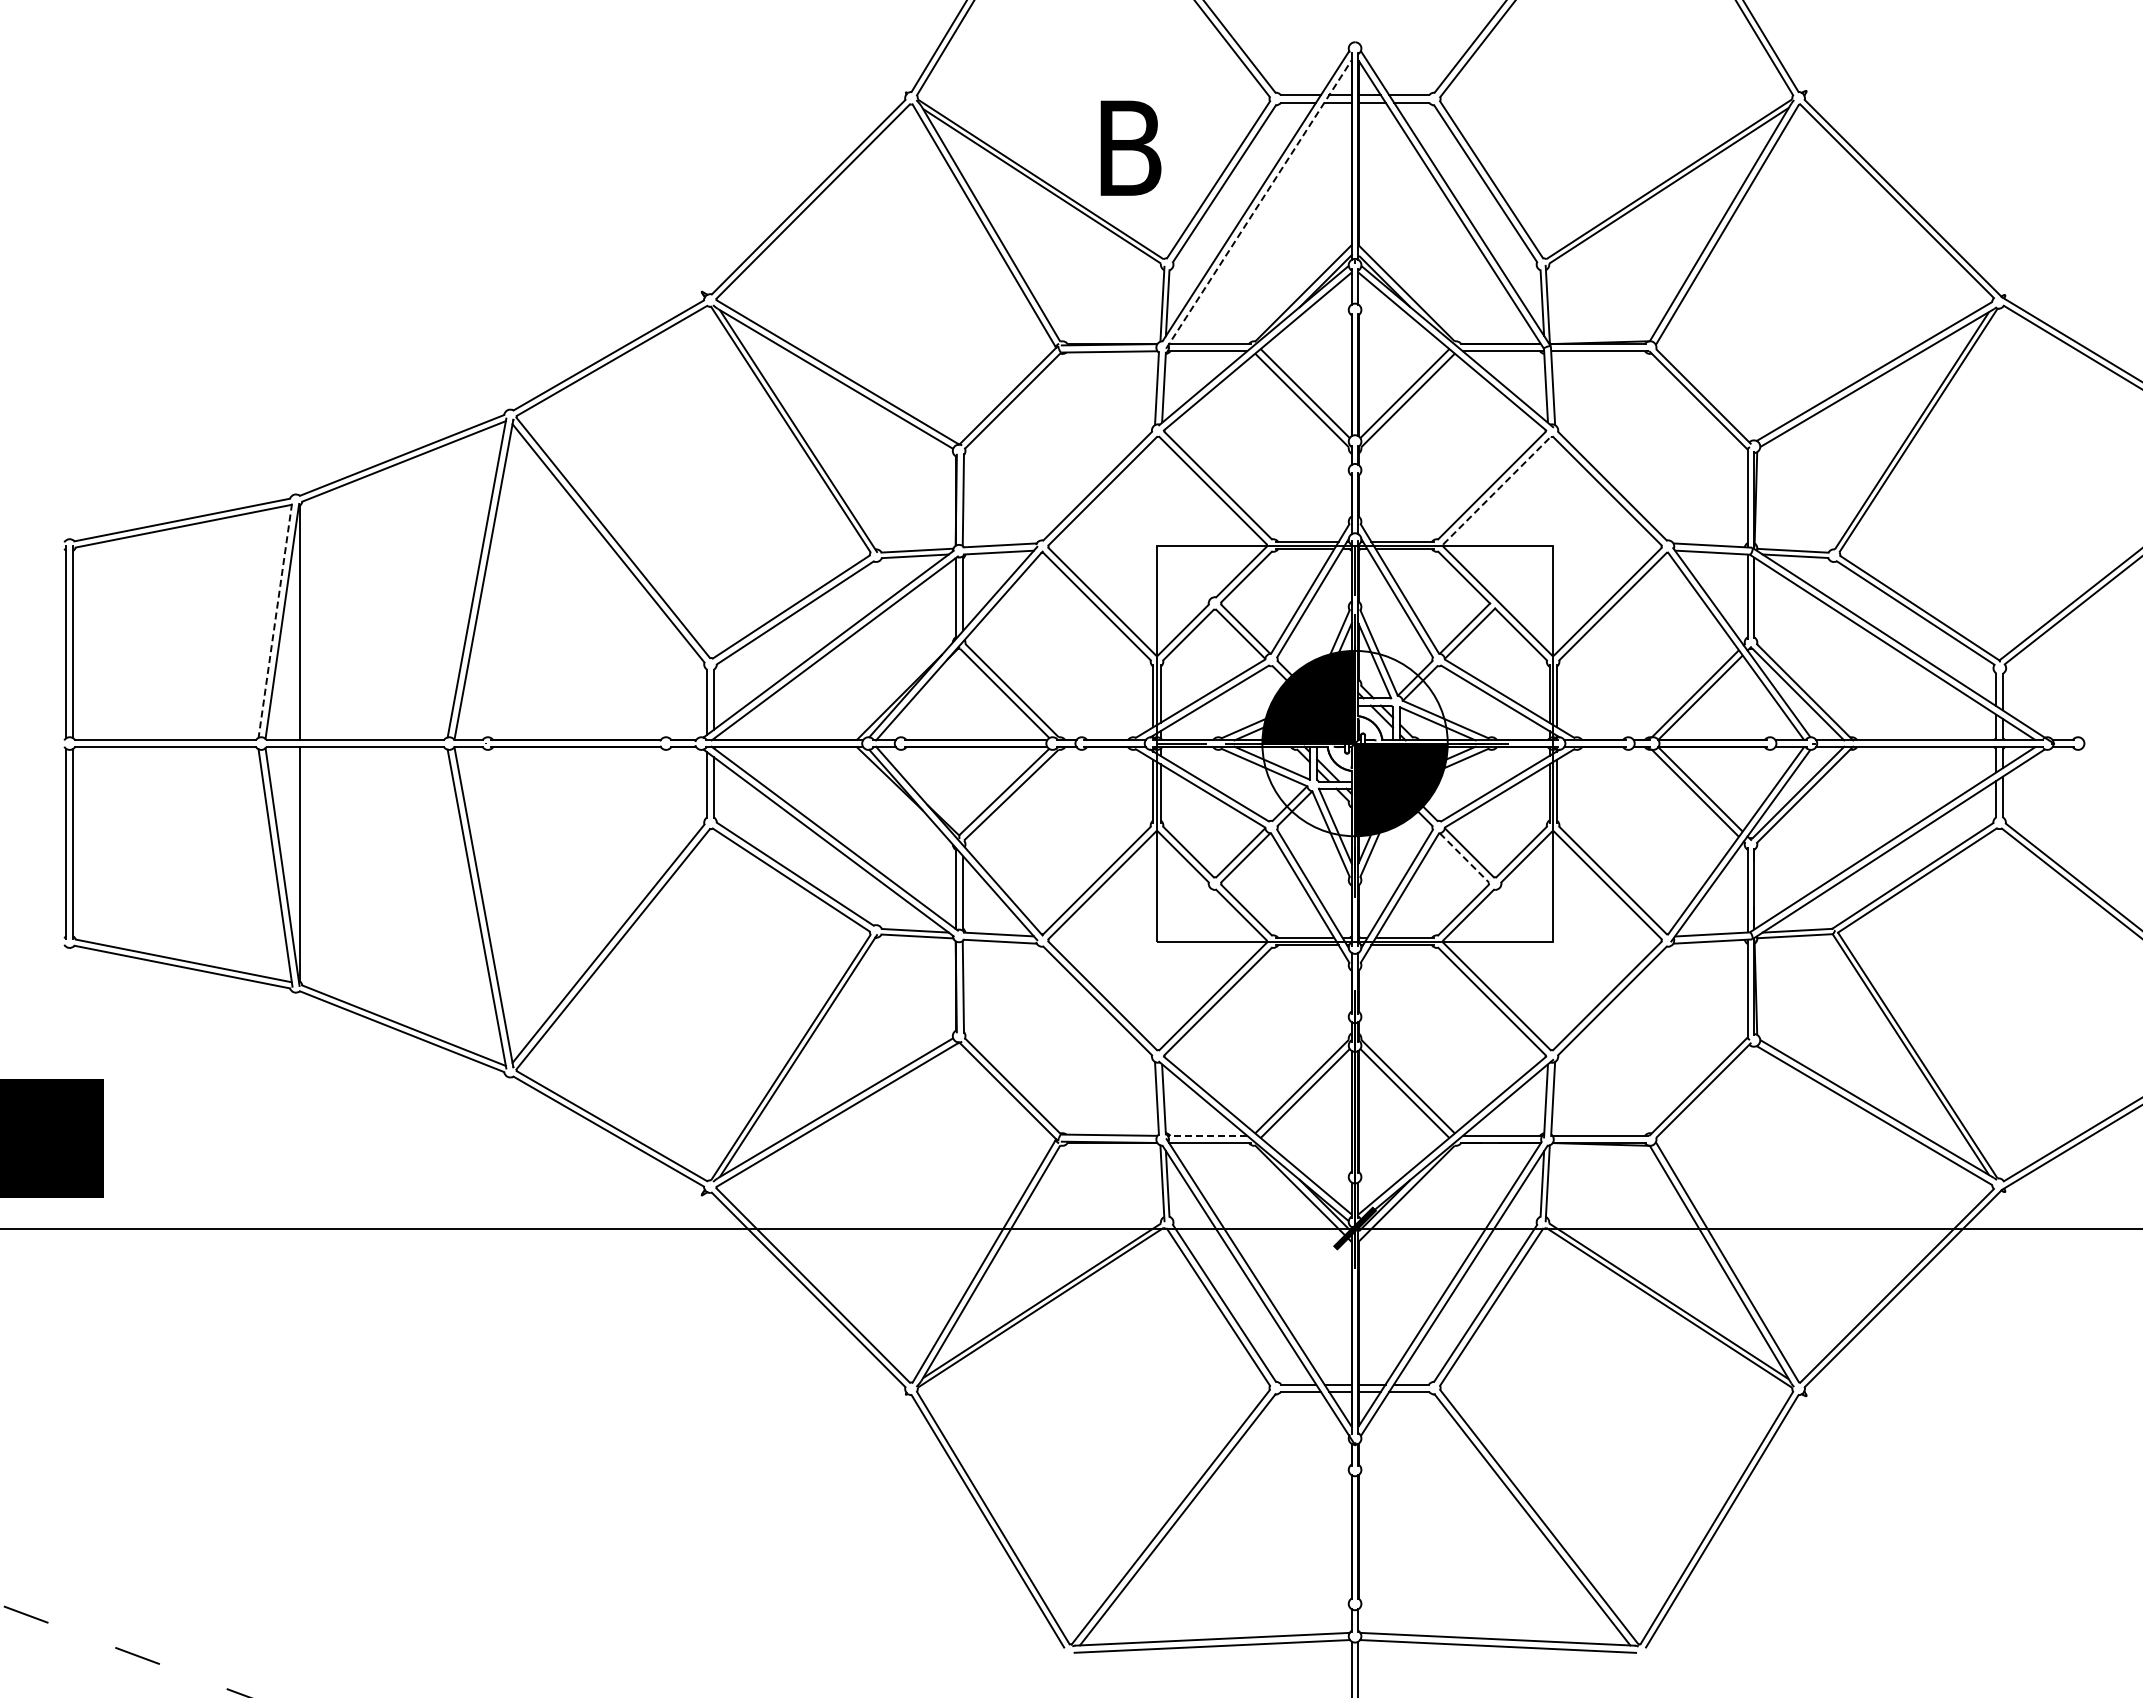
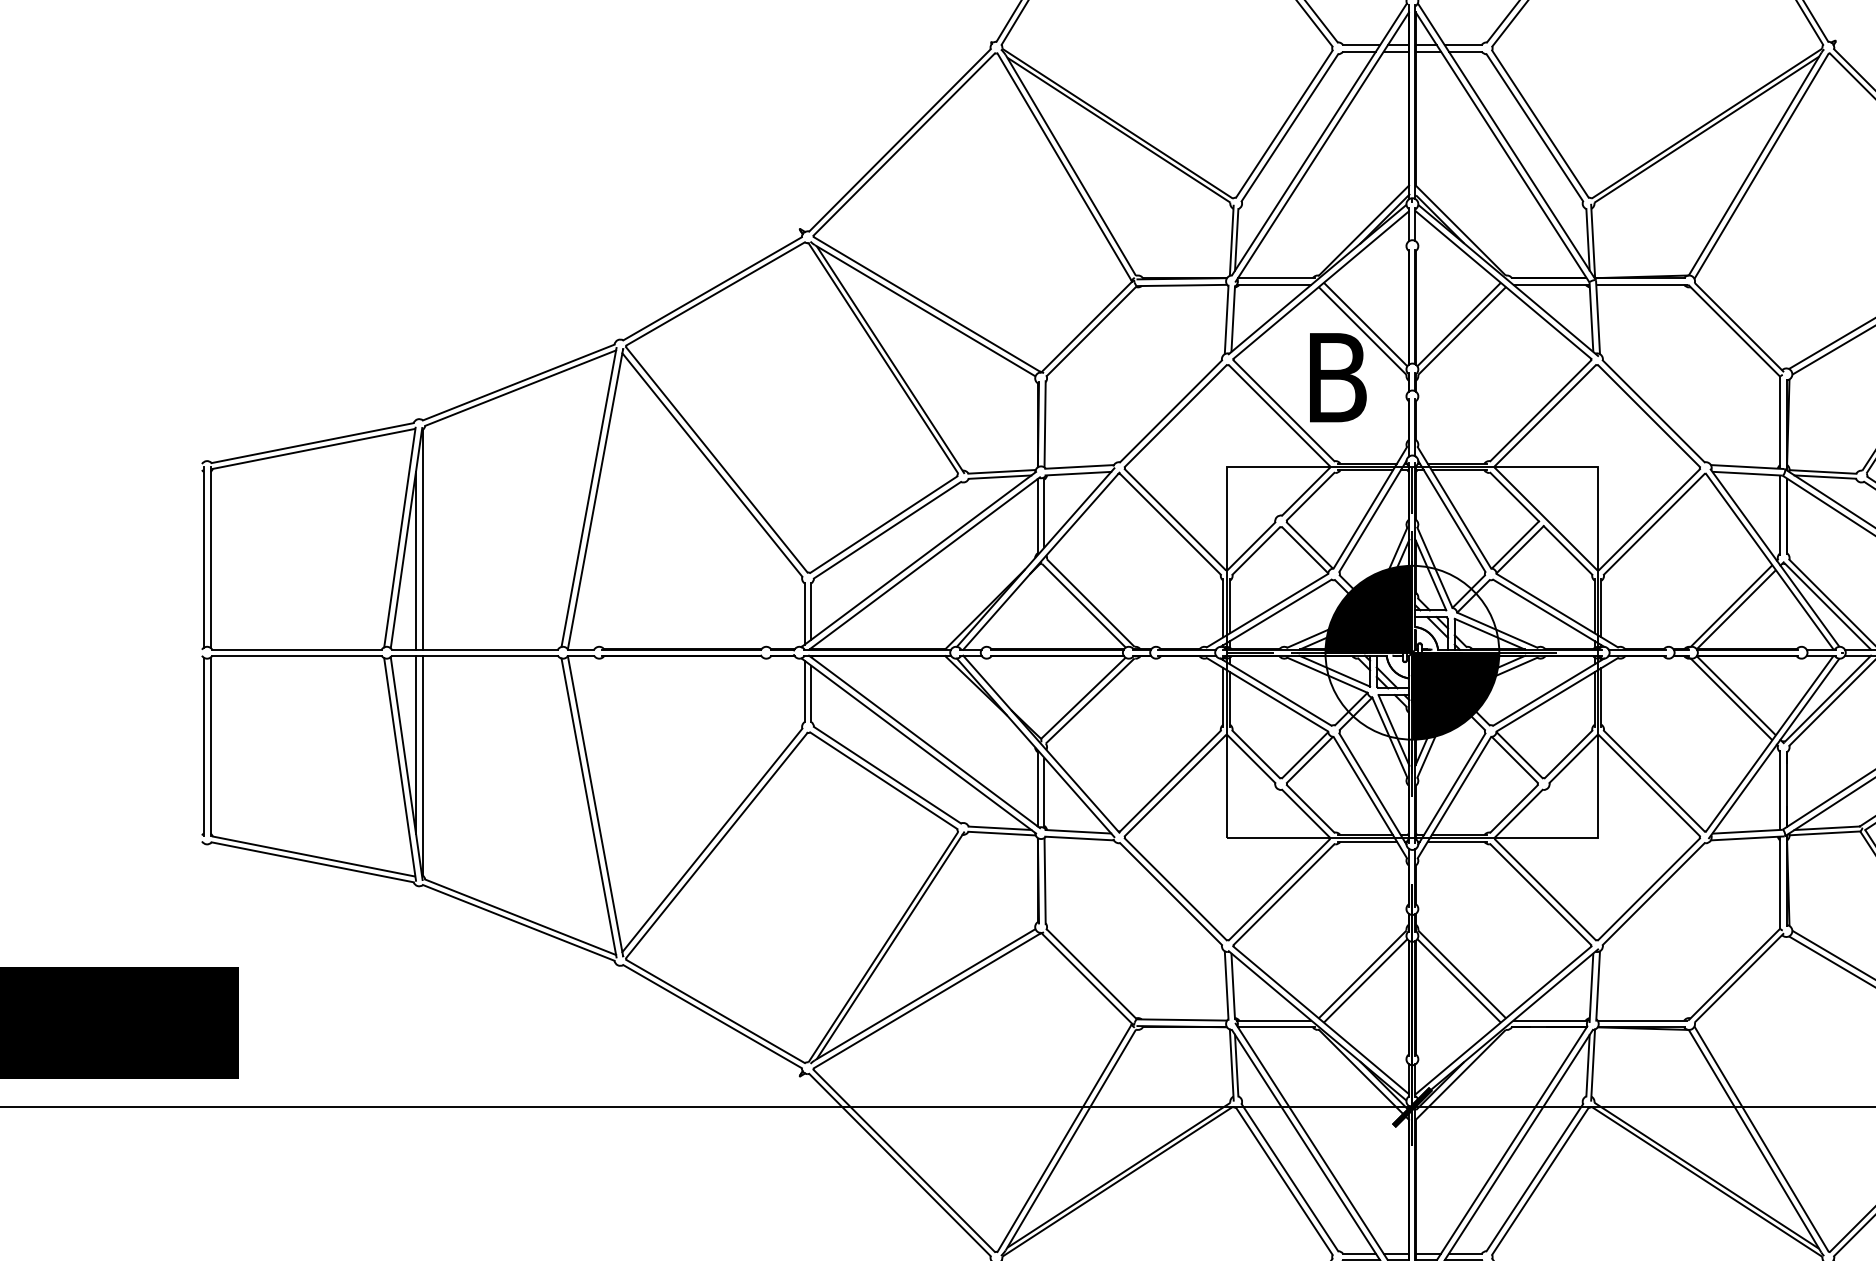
text: (1130, 147) -> (1337, 376), moved
line: (1258, 204) -> (1321, 147), dashed -> solid
line: (1497, 490) -> (1545, 415), dashed -> solid
line: (275, 621) -> (400, 538), dashed -> solid
line: (292, 645) -> (416, 560), added
line: (292, 841) -> (416, 744), added
line: (1464, 857) -> (1515, 759), dashed -> solid
line: (1207, 1135) -> (1274, 1020), dashed -> solid

